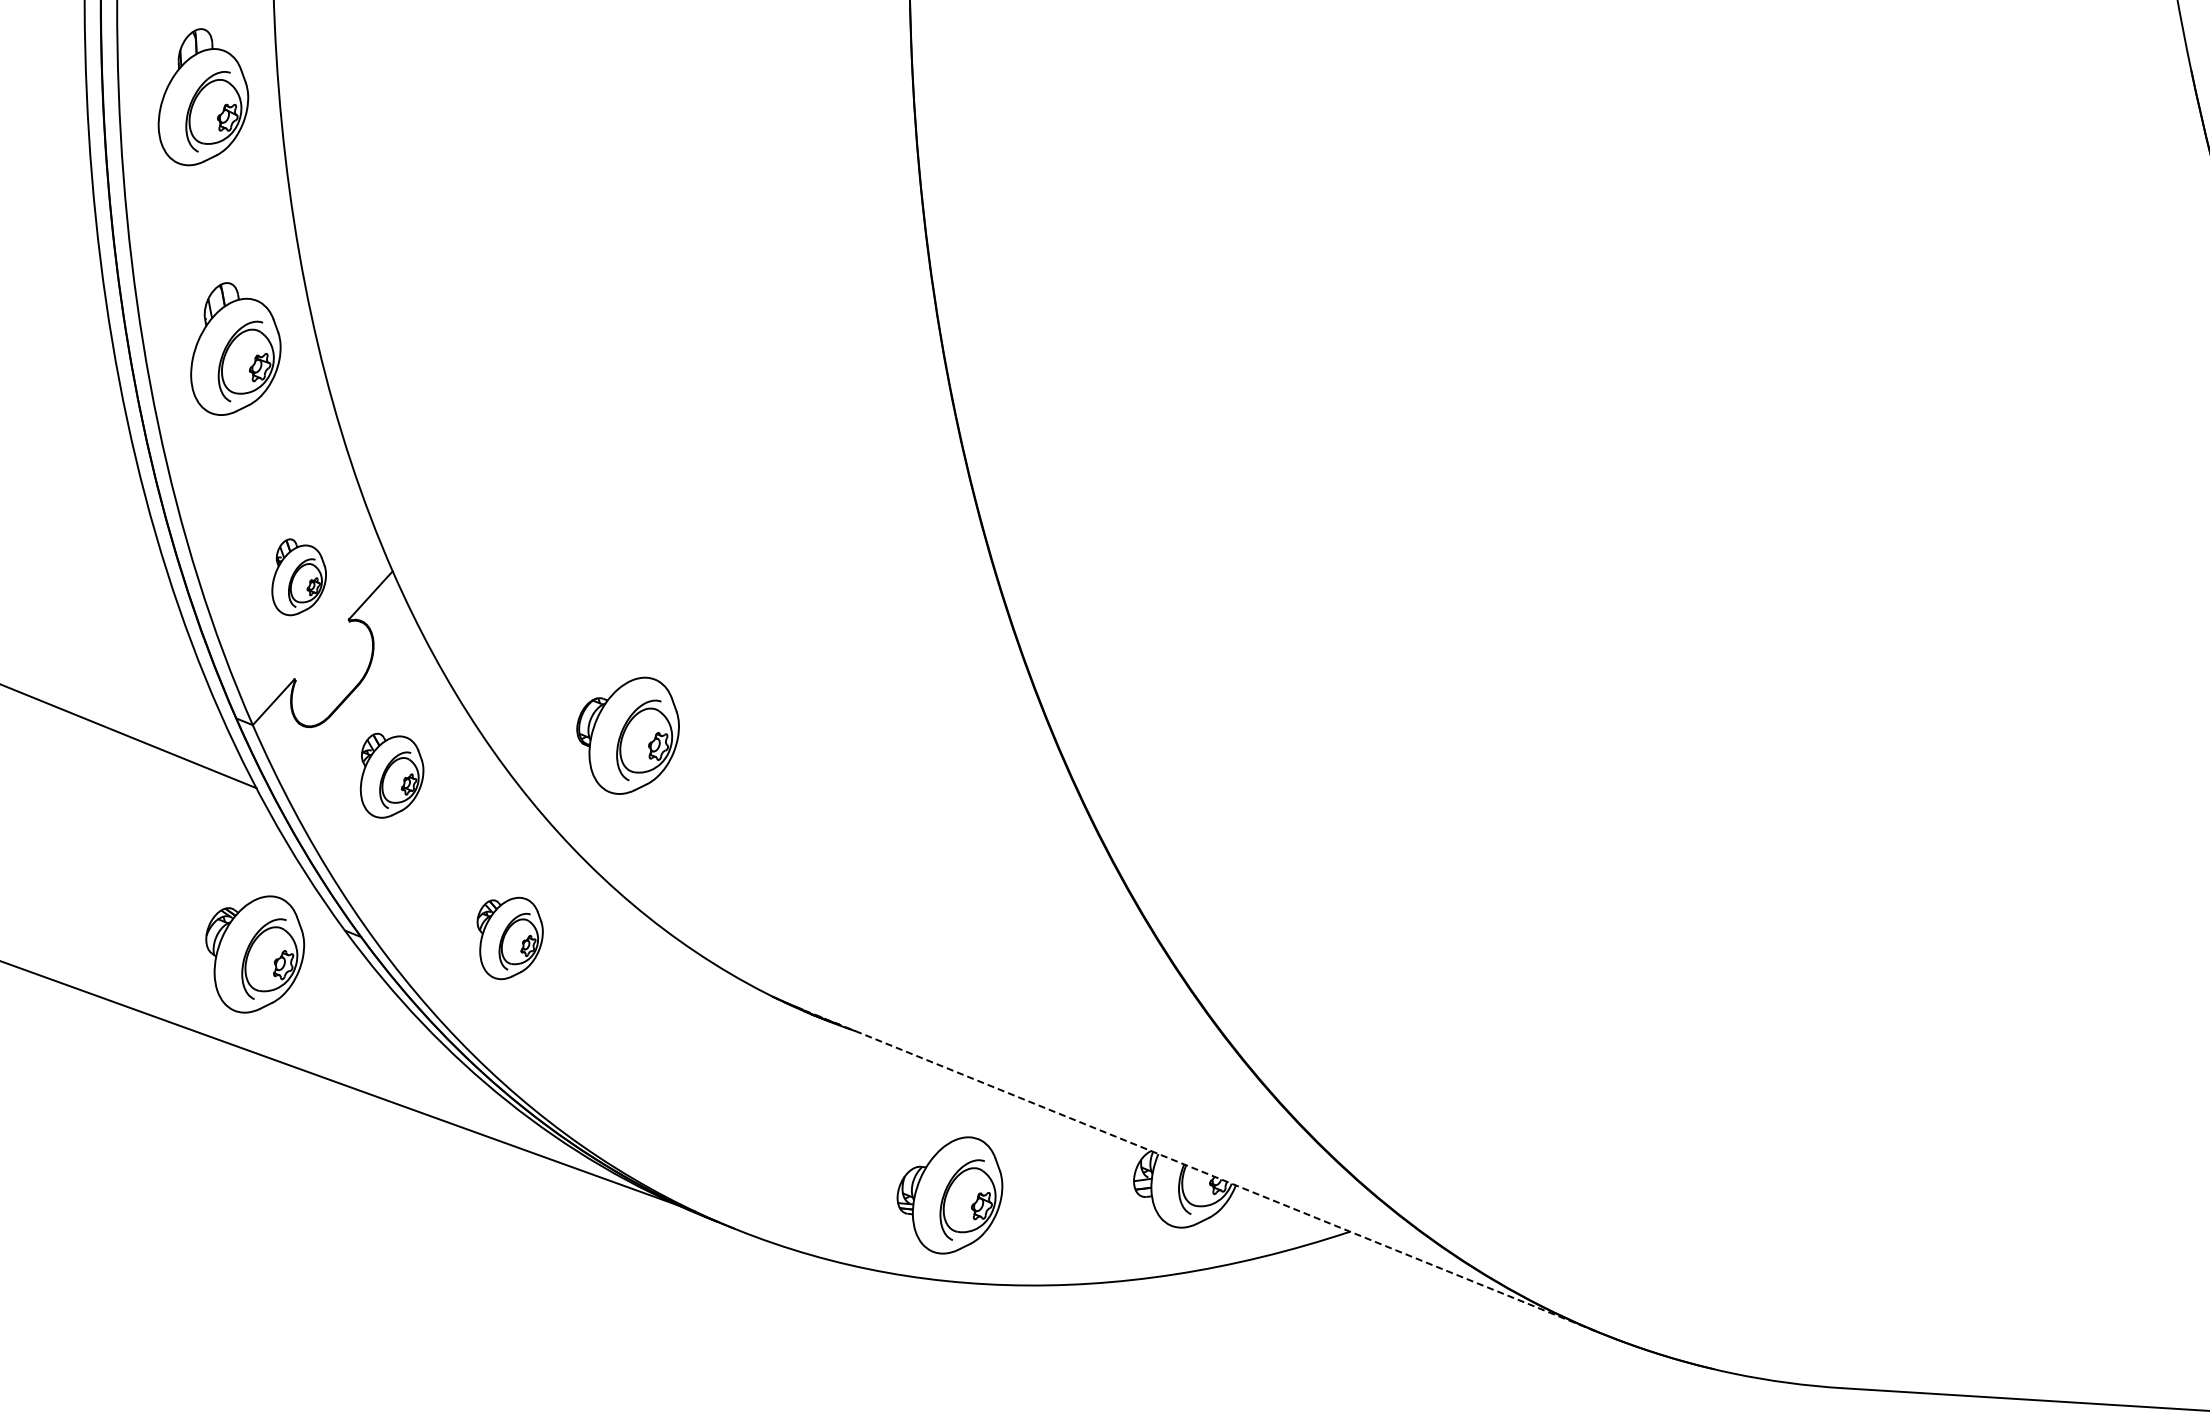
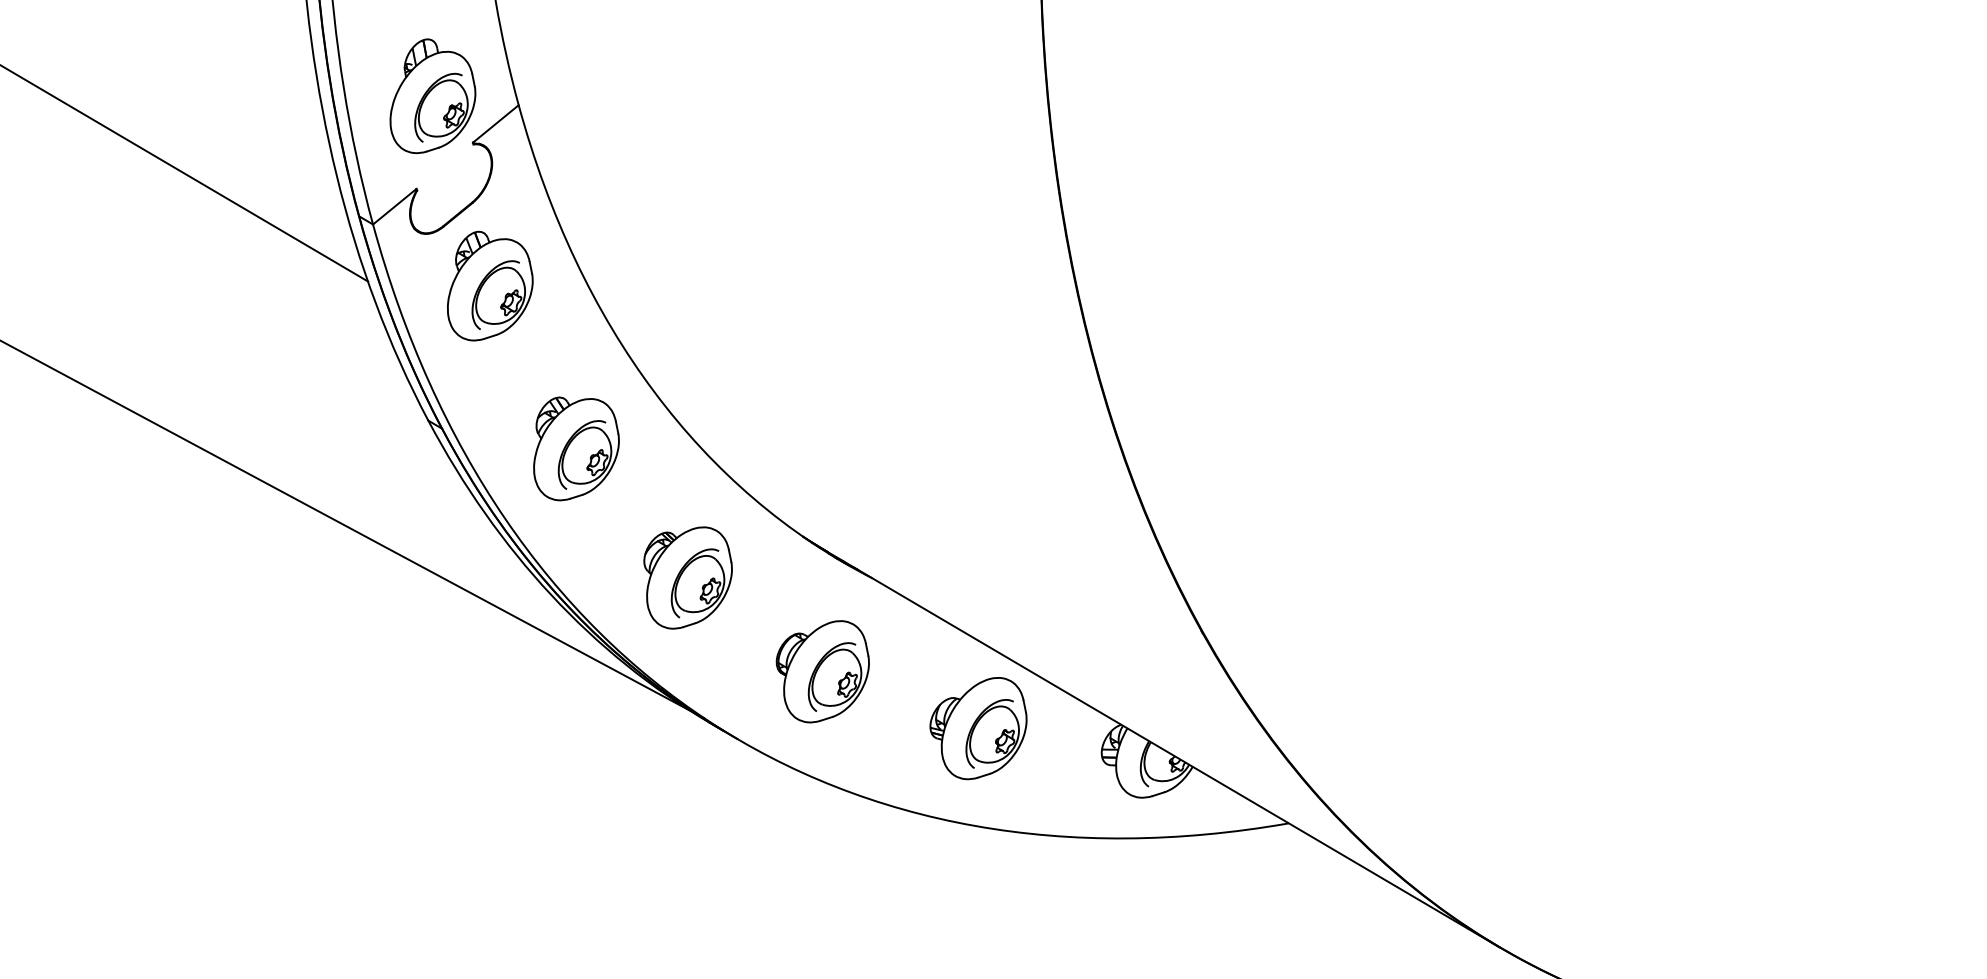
part: (298, 577) -> (433, 98), size x1.67
part: (627, 735) -> (821, 670), moved
part: (391, 775) -> (490, 287), size x1.43
part: (509, 938) -> (574, 449), size x1.43
part: (255, 954) -> (686, 577), moved
line: (1192, 1167) -> (1156, 745), dashed -> solid
part: (949, 1195) -> (977, 727), moved

